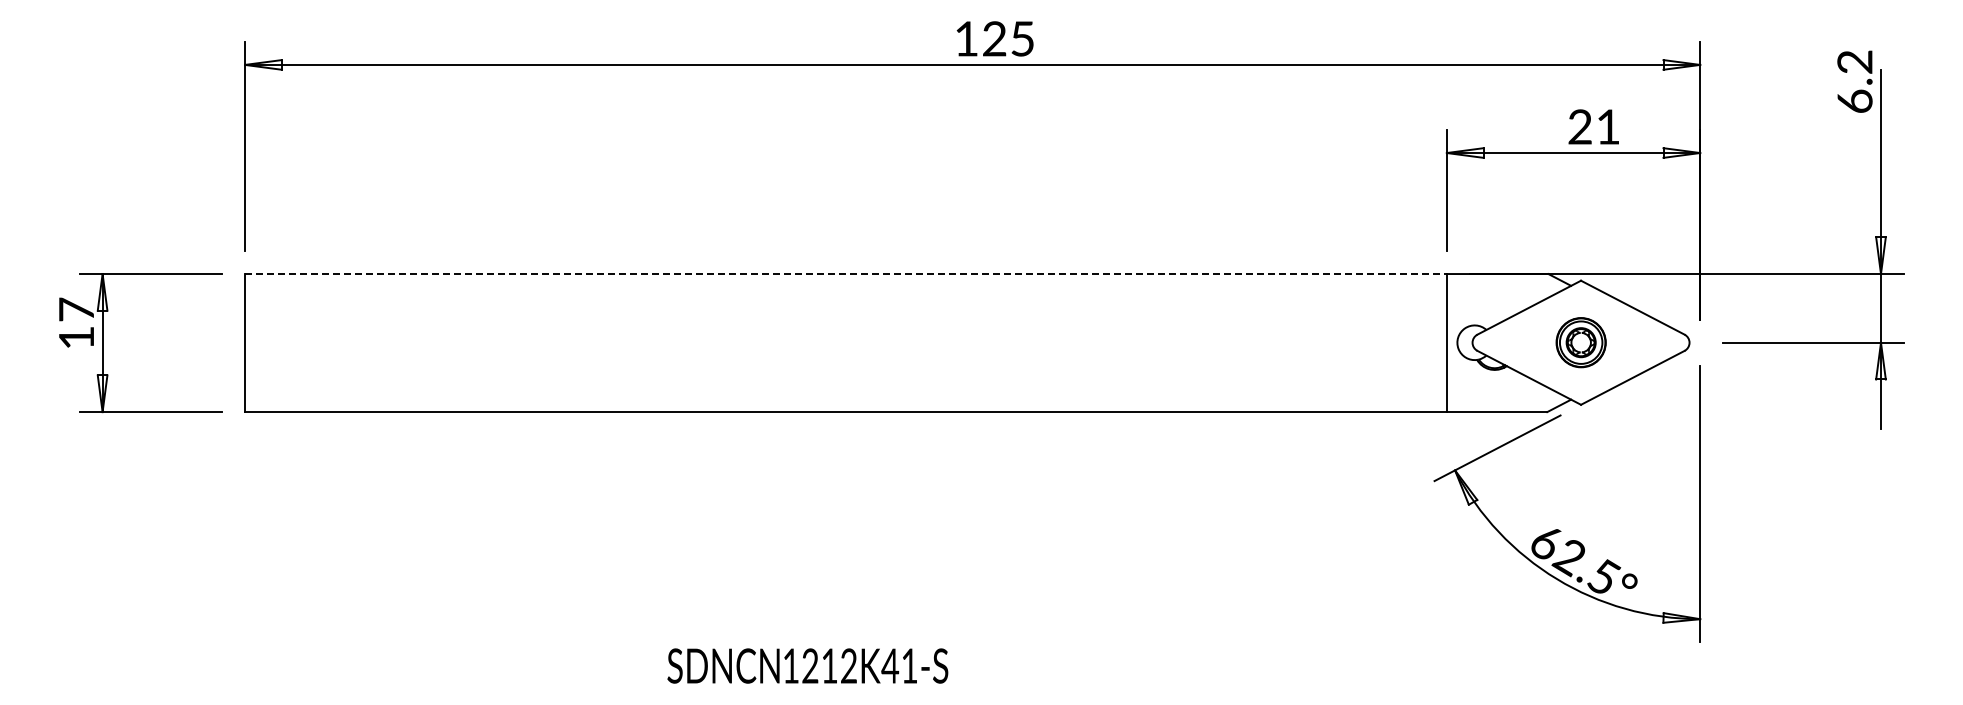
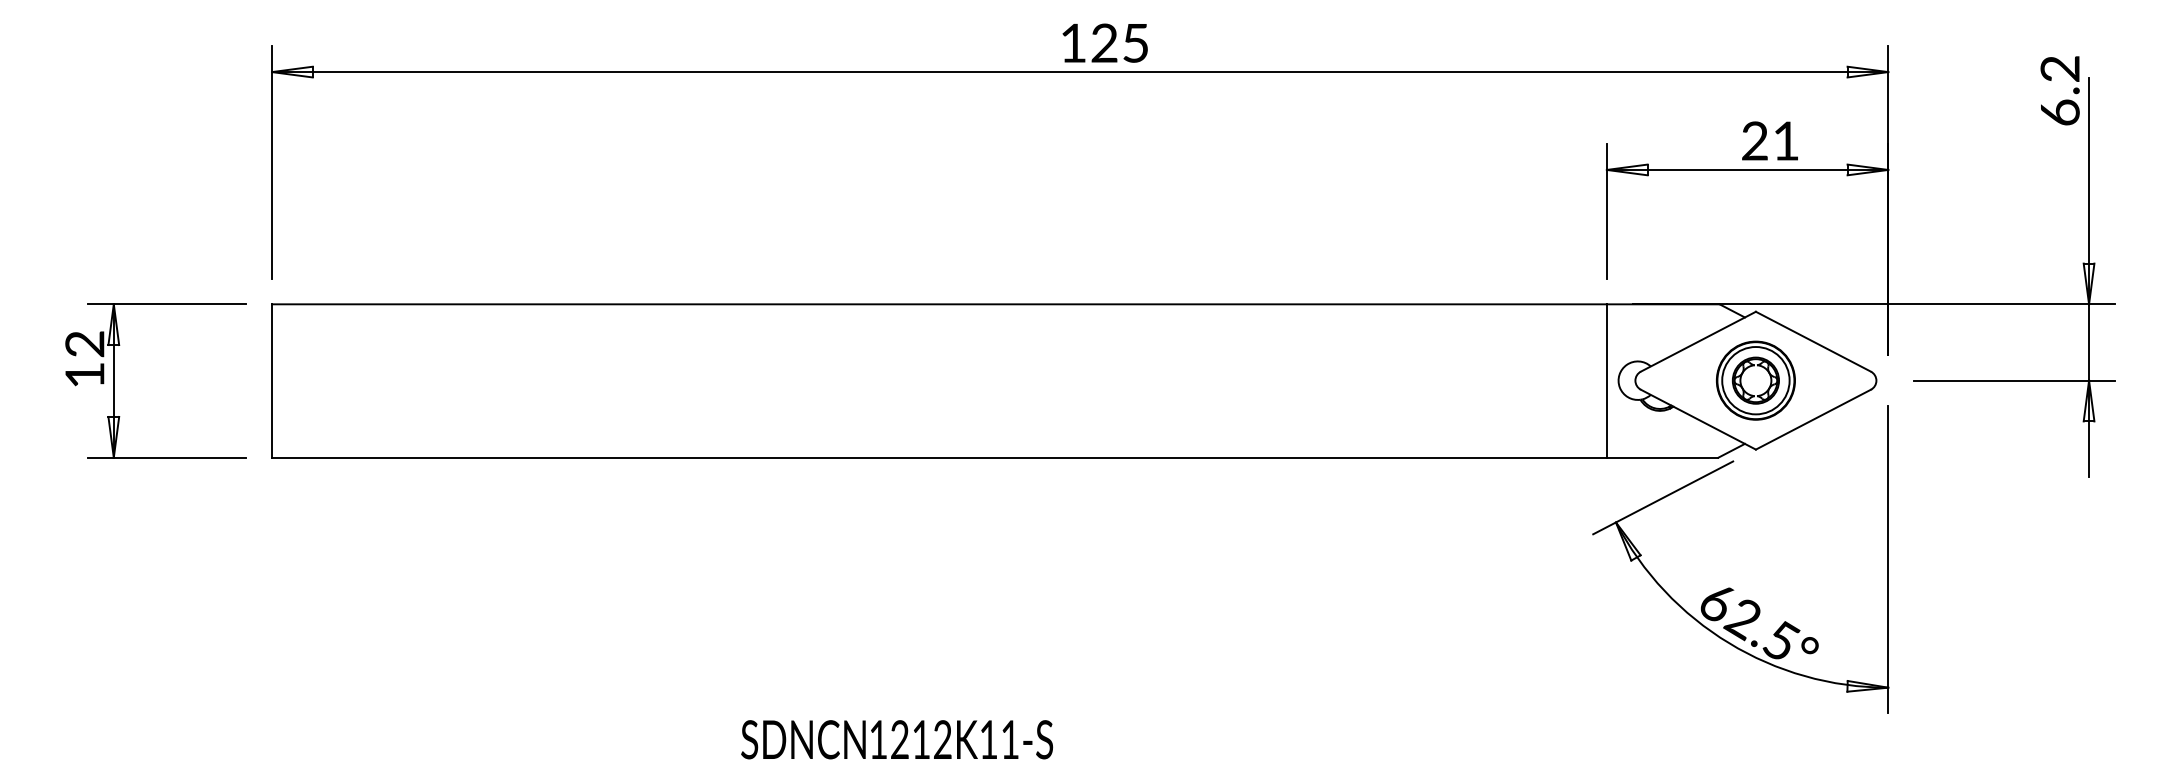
line: (845, 274) -> (938, 304), dashed -> solid
text: (76, 309) -> (84, 343), 17 -> 12
part: (1581, 342) -> (1756, 380), size x1.43
text: (890, 665) -> (988, 739), 1212K41-S -> 1212K11-S

